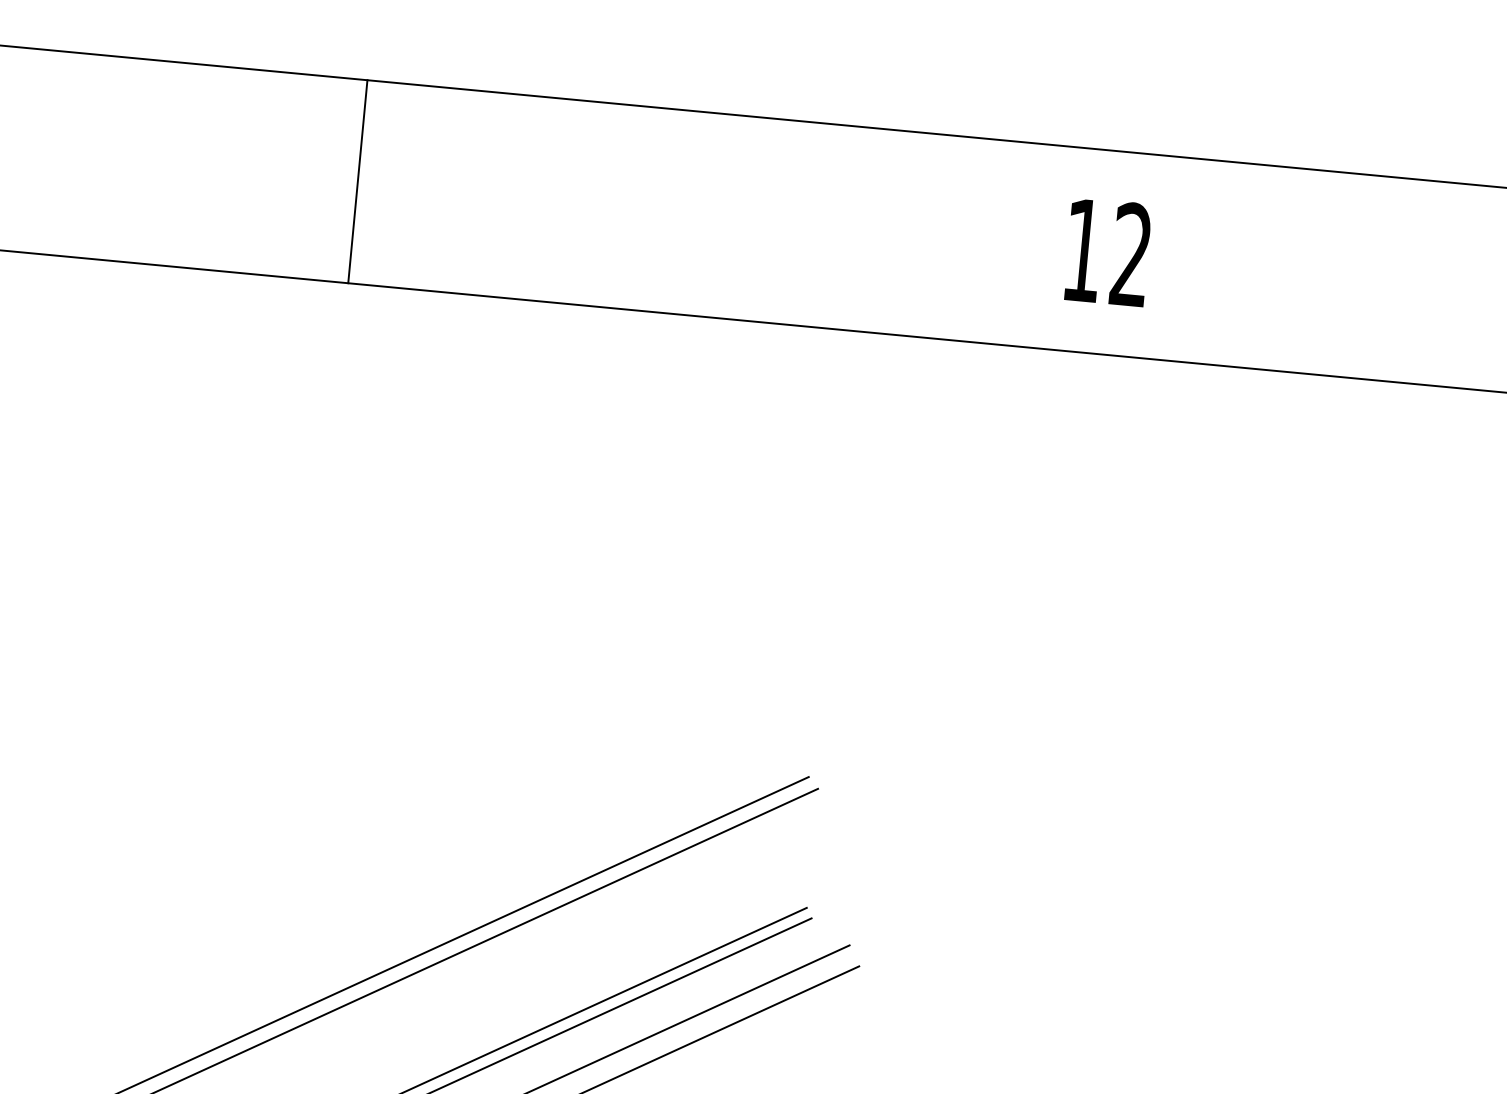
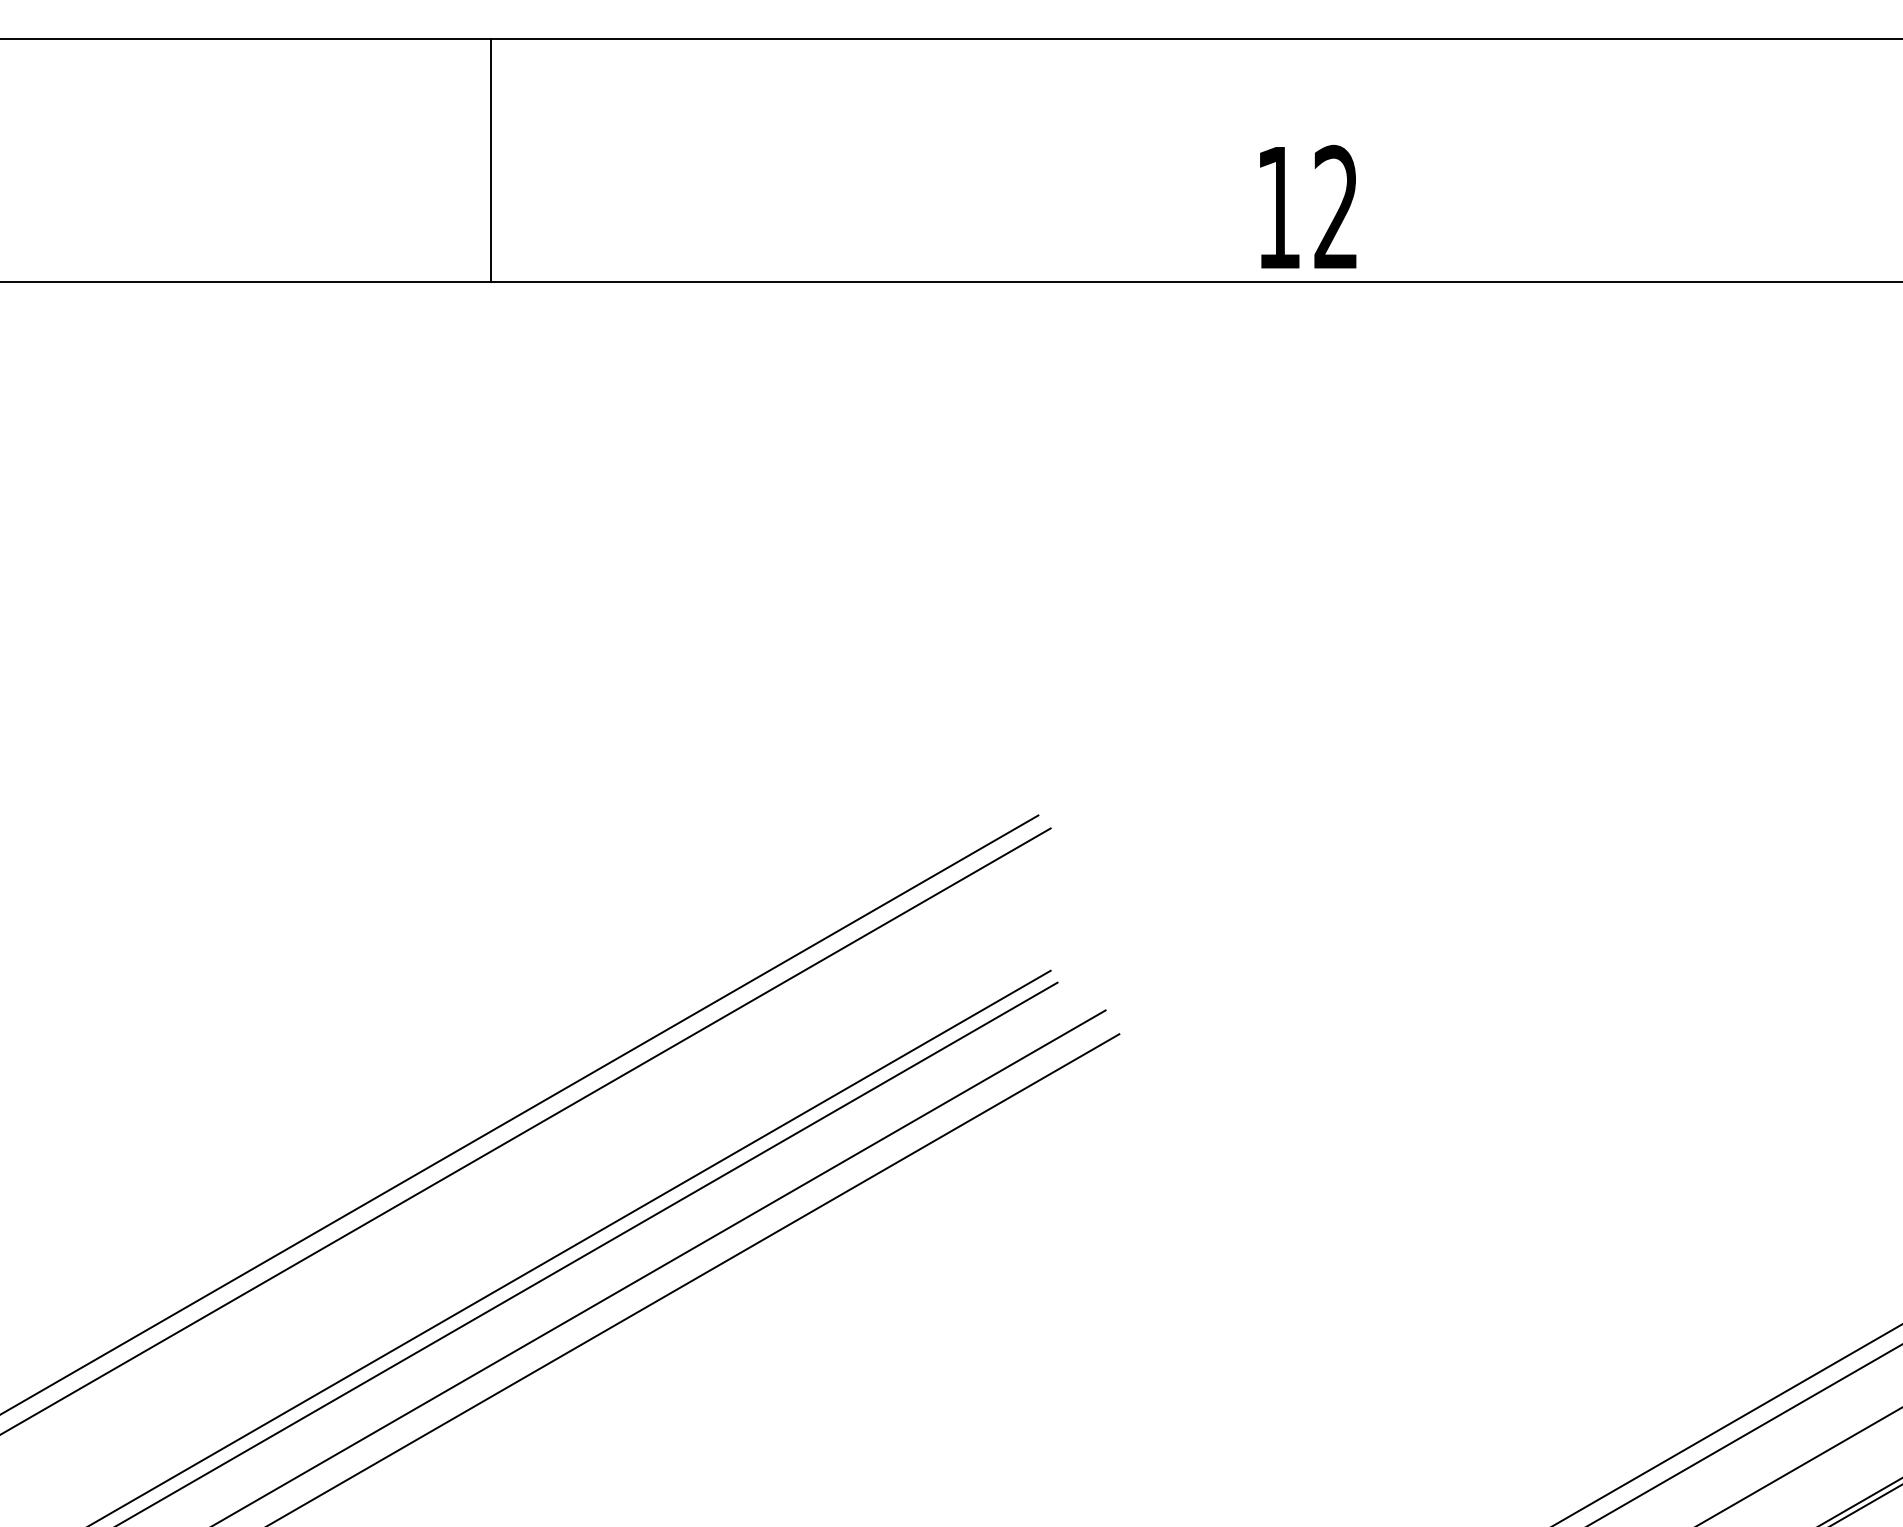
line: (358, 181) -> (491, 160), moved
text: (1108, 251) -> (1308, 206), moved

